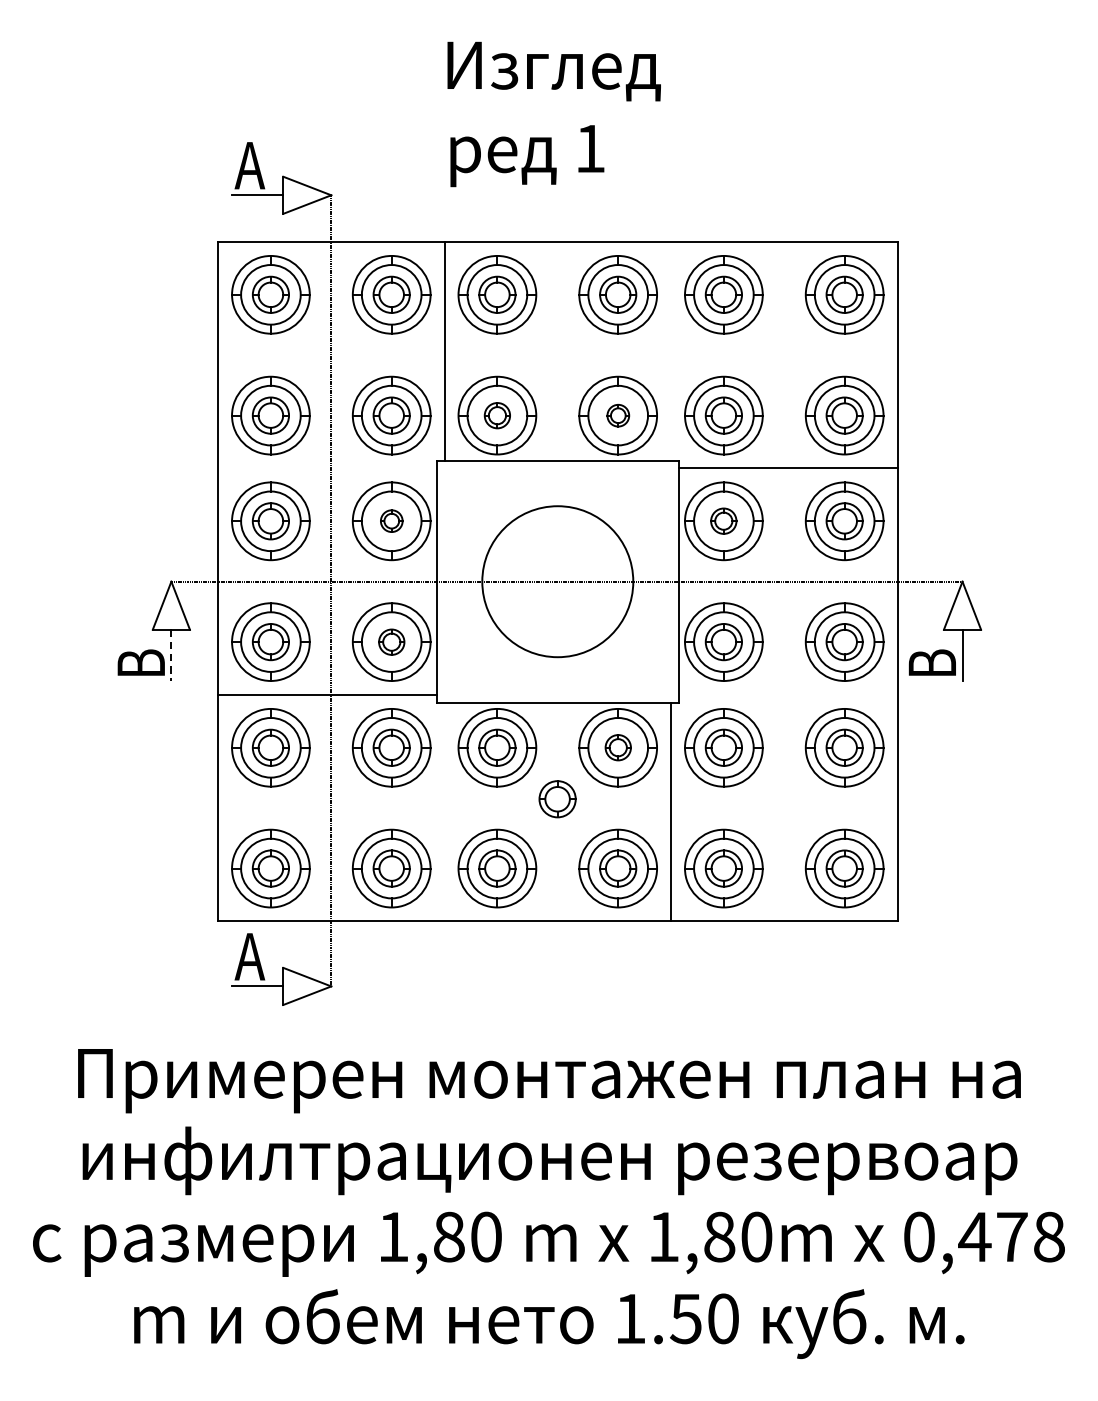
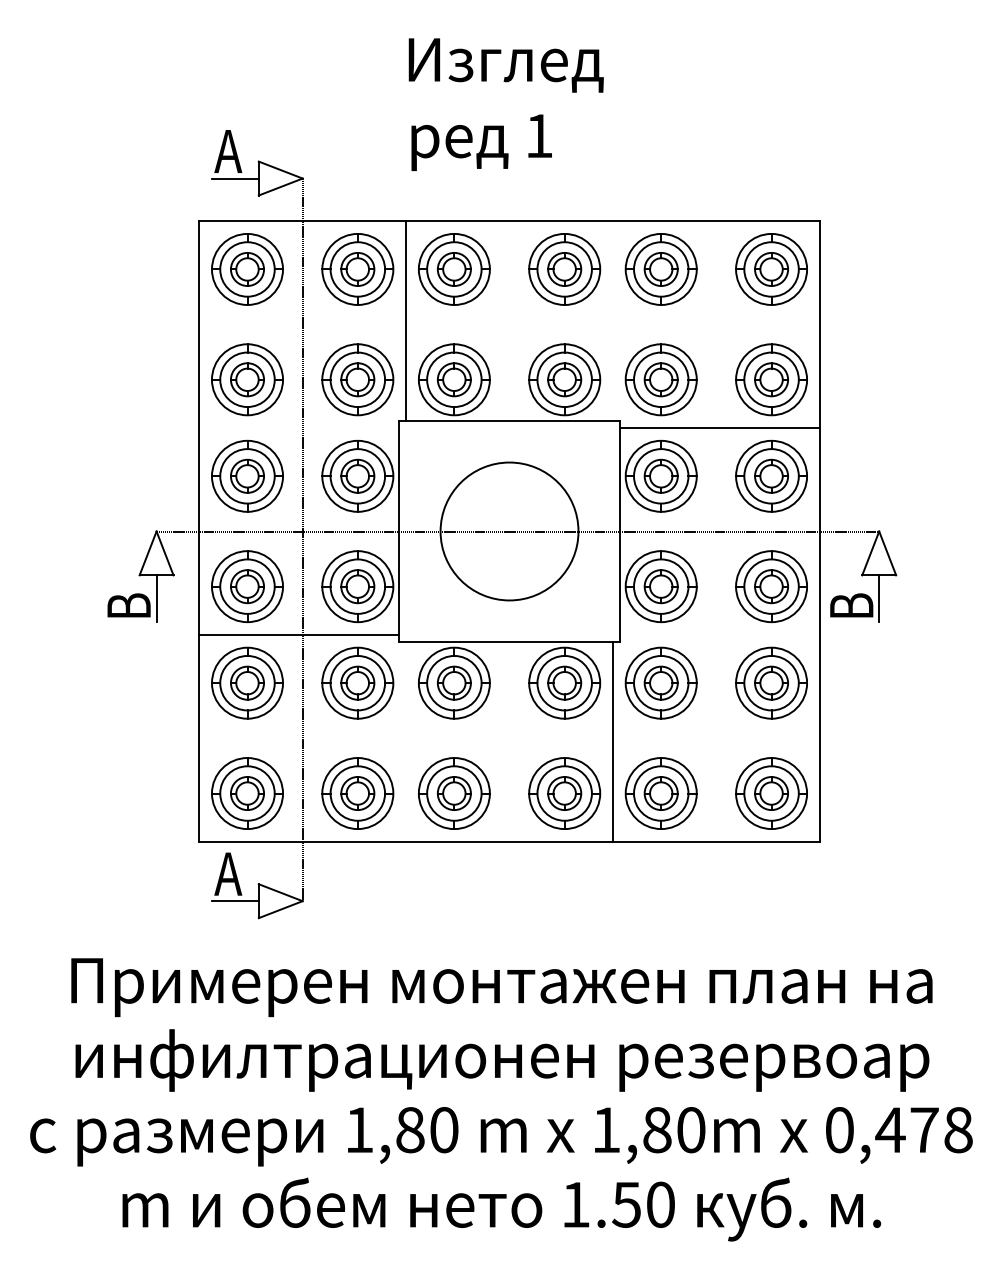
part: (497, 415) -> (454, 379), size x1.43
part: (617, 415) -> (564, 379), size x1.67
part: (391, 520) -> (357, 475), size x1.67
part: (723, 520) -> (660, 475), size x1.43
part: (391, 641) -> (357, 586), size x1.43
line: (171, 655) -> (156, 598), dashed -> solid
part: (617, 747) -> (564, 682), size x1.43
part: (556, 798) -> (508, 729), removed

